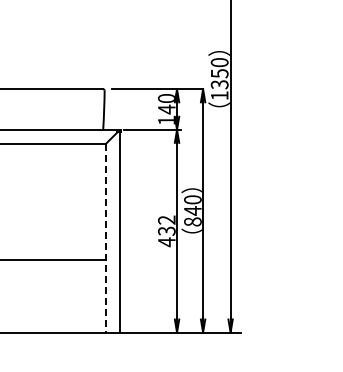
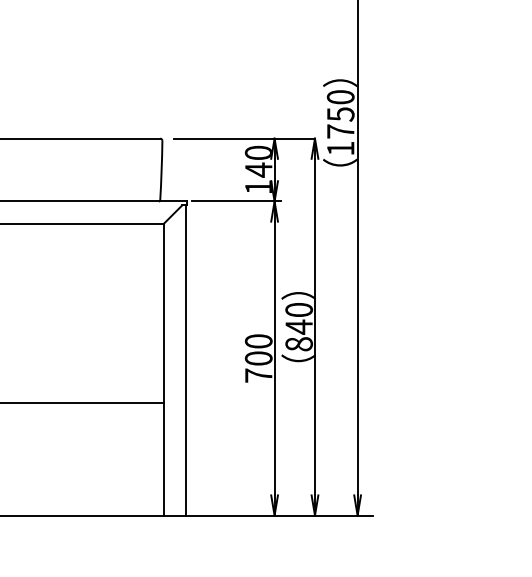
text: (219, 84) -> (340, 131), 1350 -> 1750
text: (166, 231) -> (258, 359), 432 -> 700
line: (105, 238) -> (163, 369), dashed -> solid

